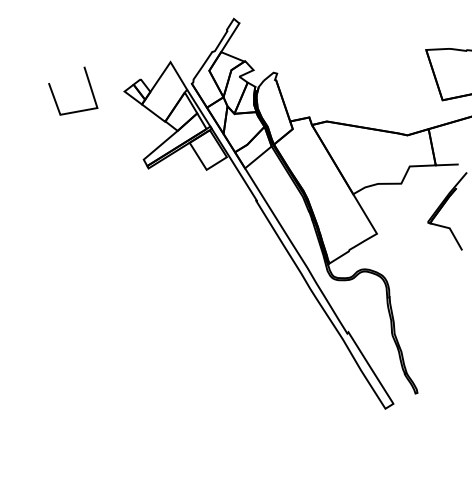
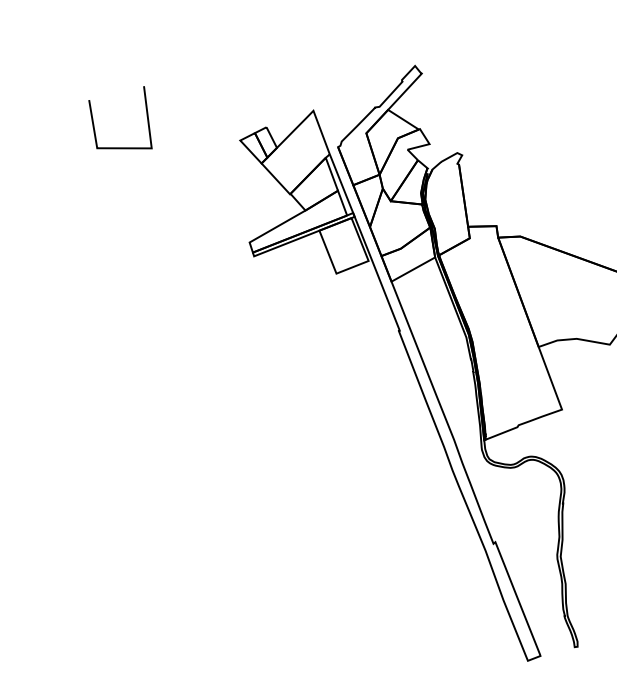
curve: (89, 86) -> (146, 115), moved

